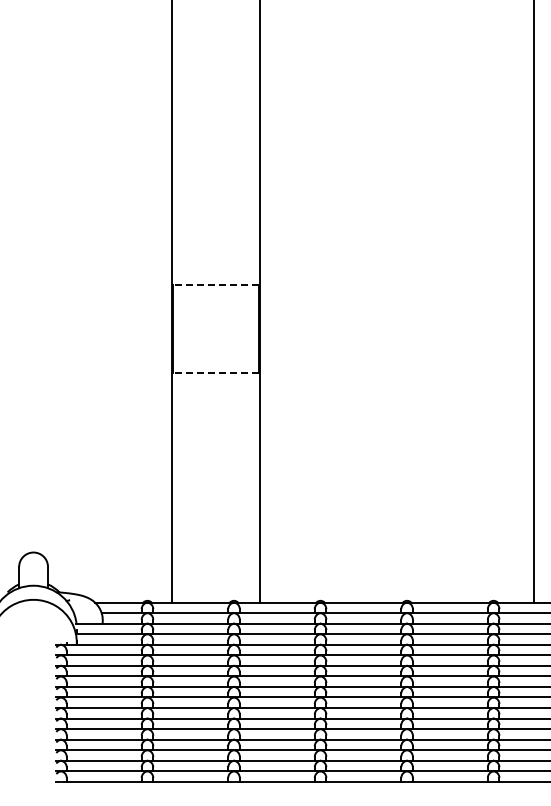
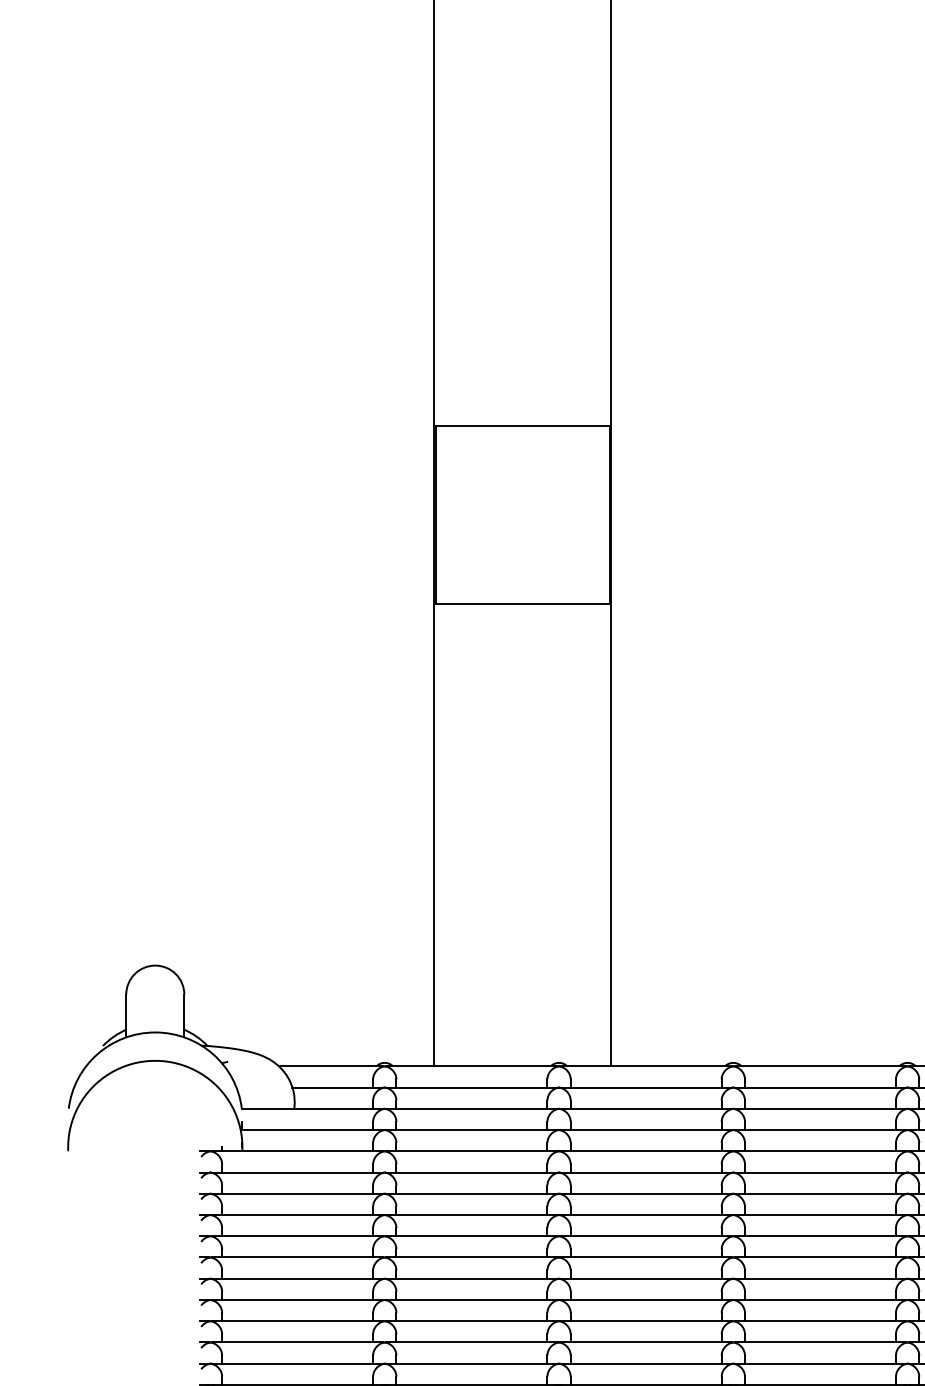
line: (215, 284) -> (521, 425), dashed -> solid
line: (215, 373) -> (521, 605), dashed -> solid

